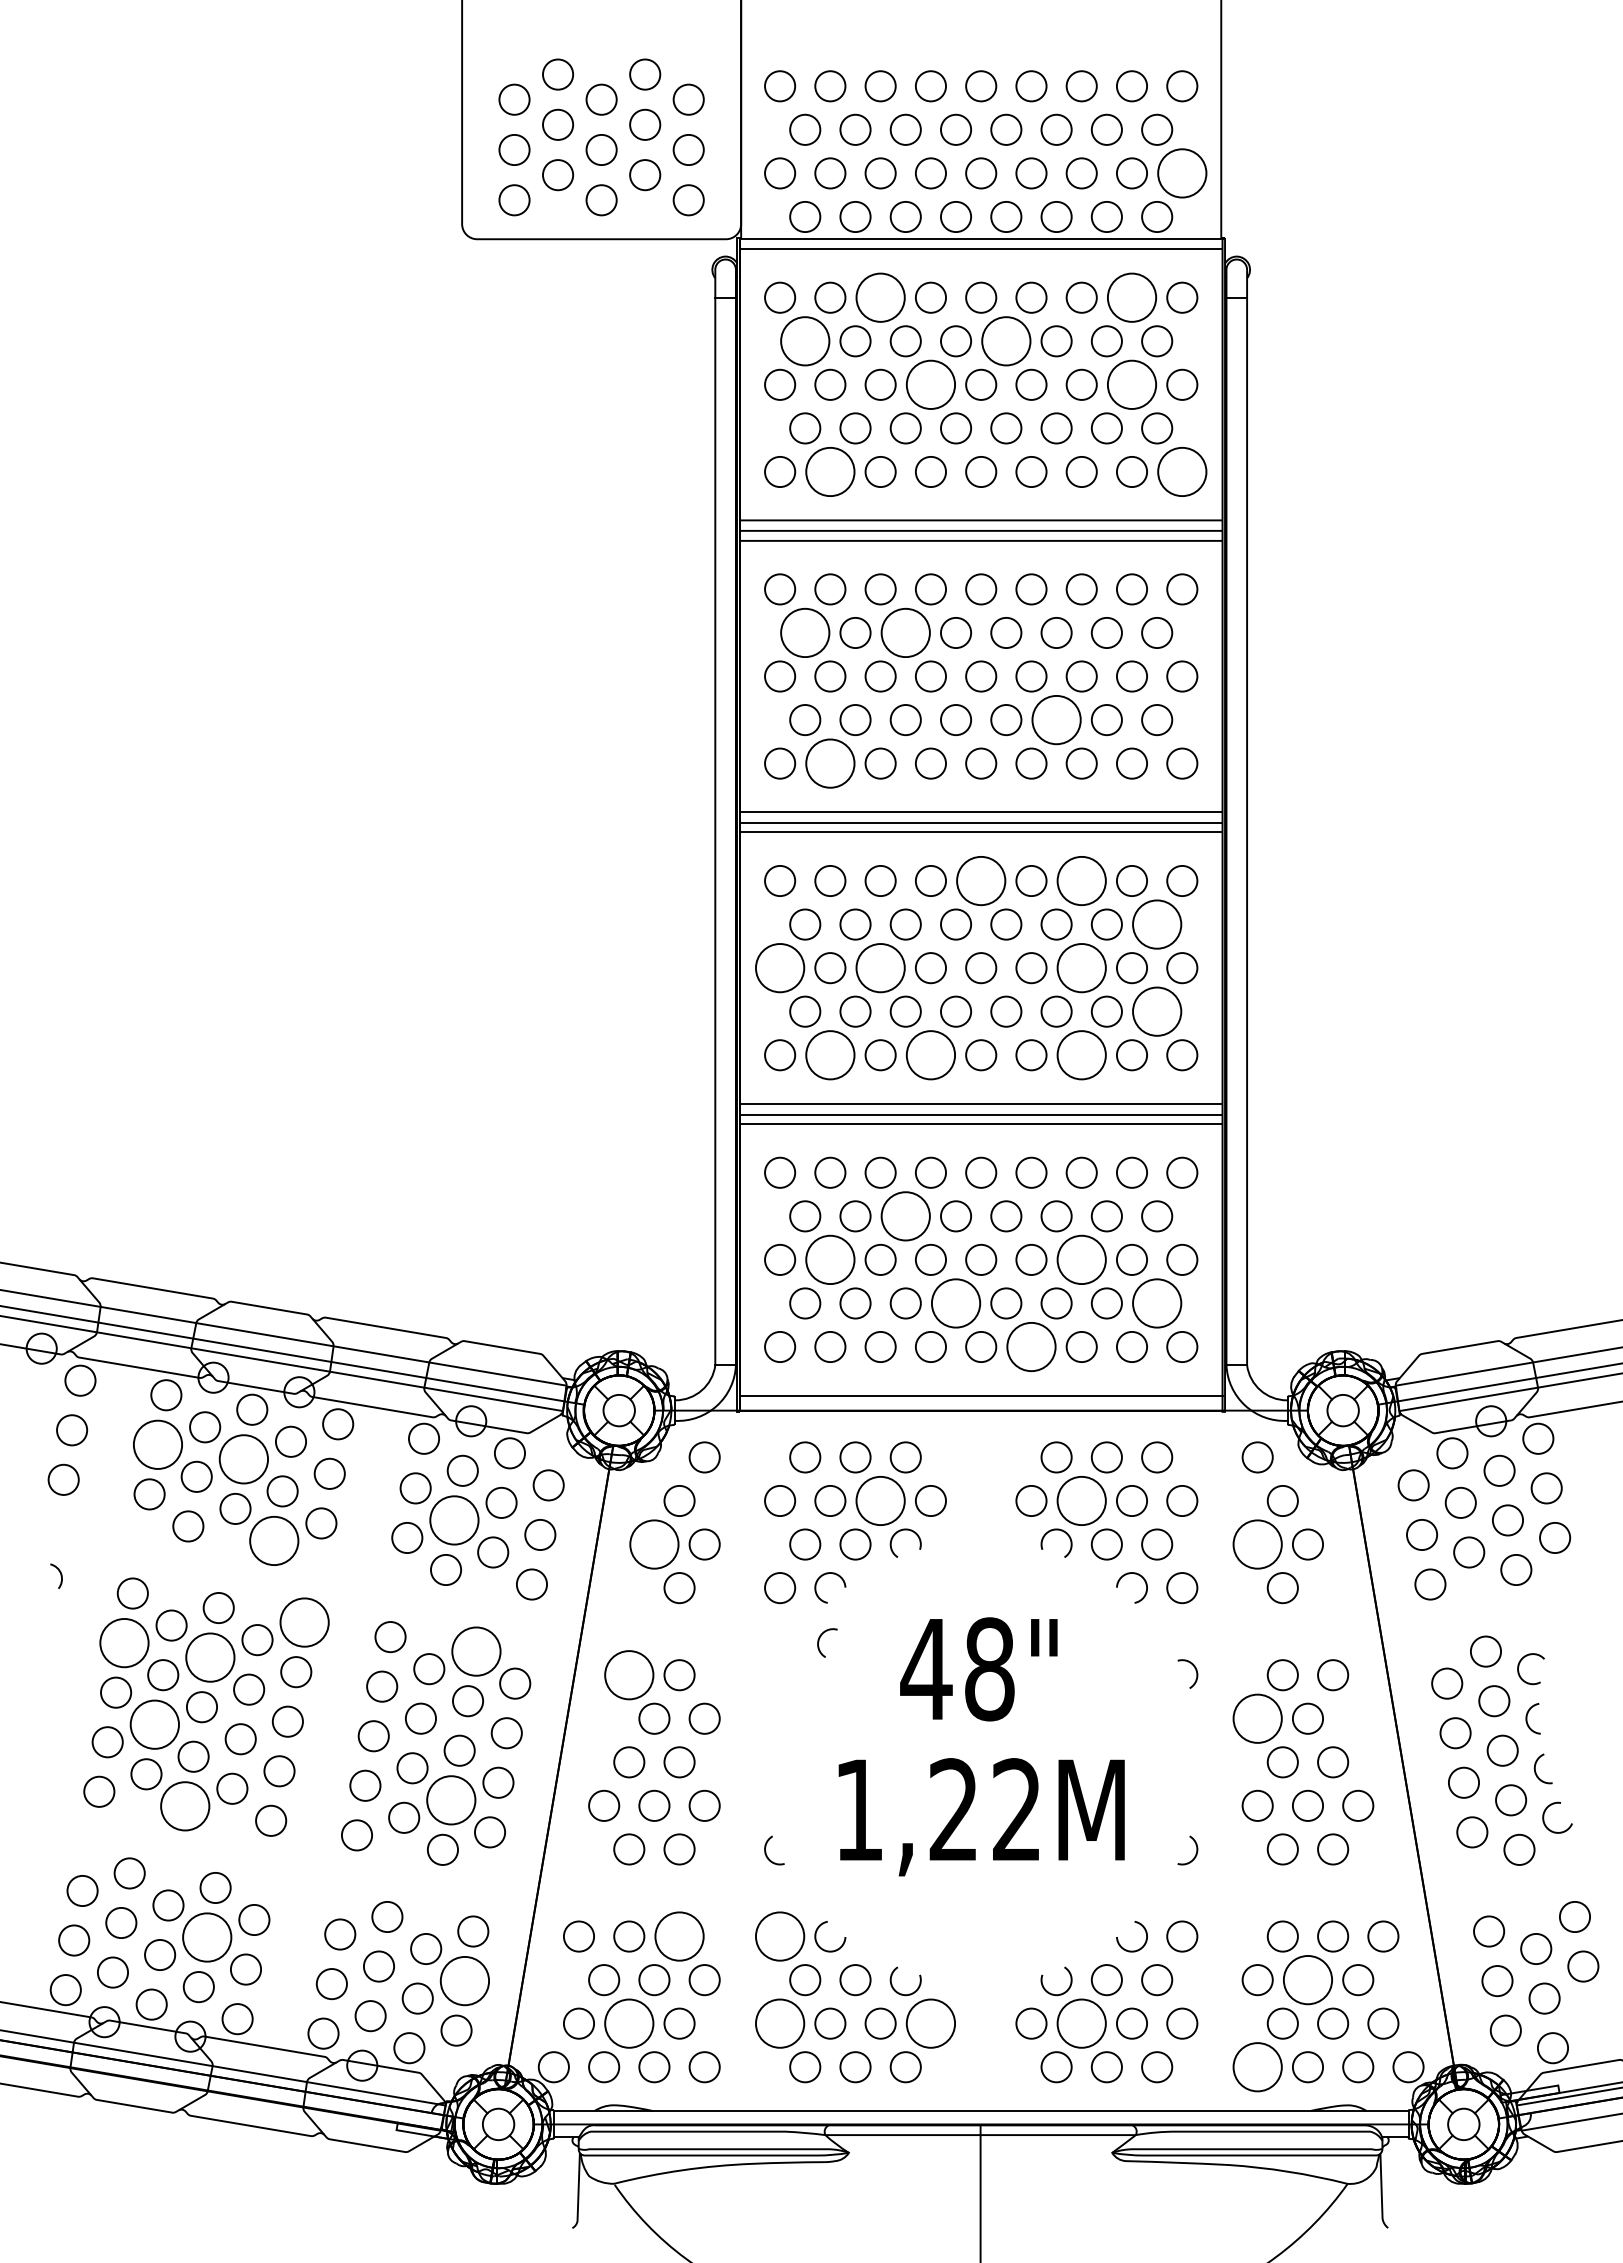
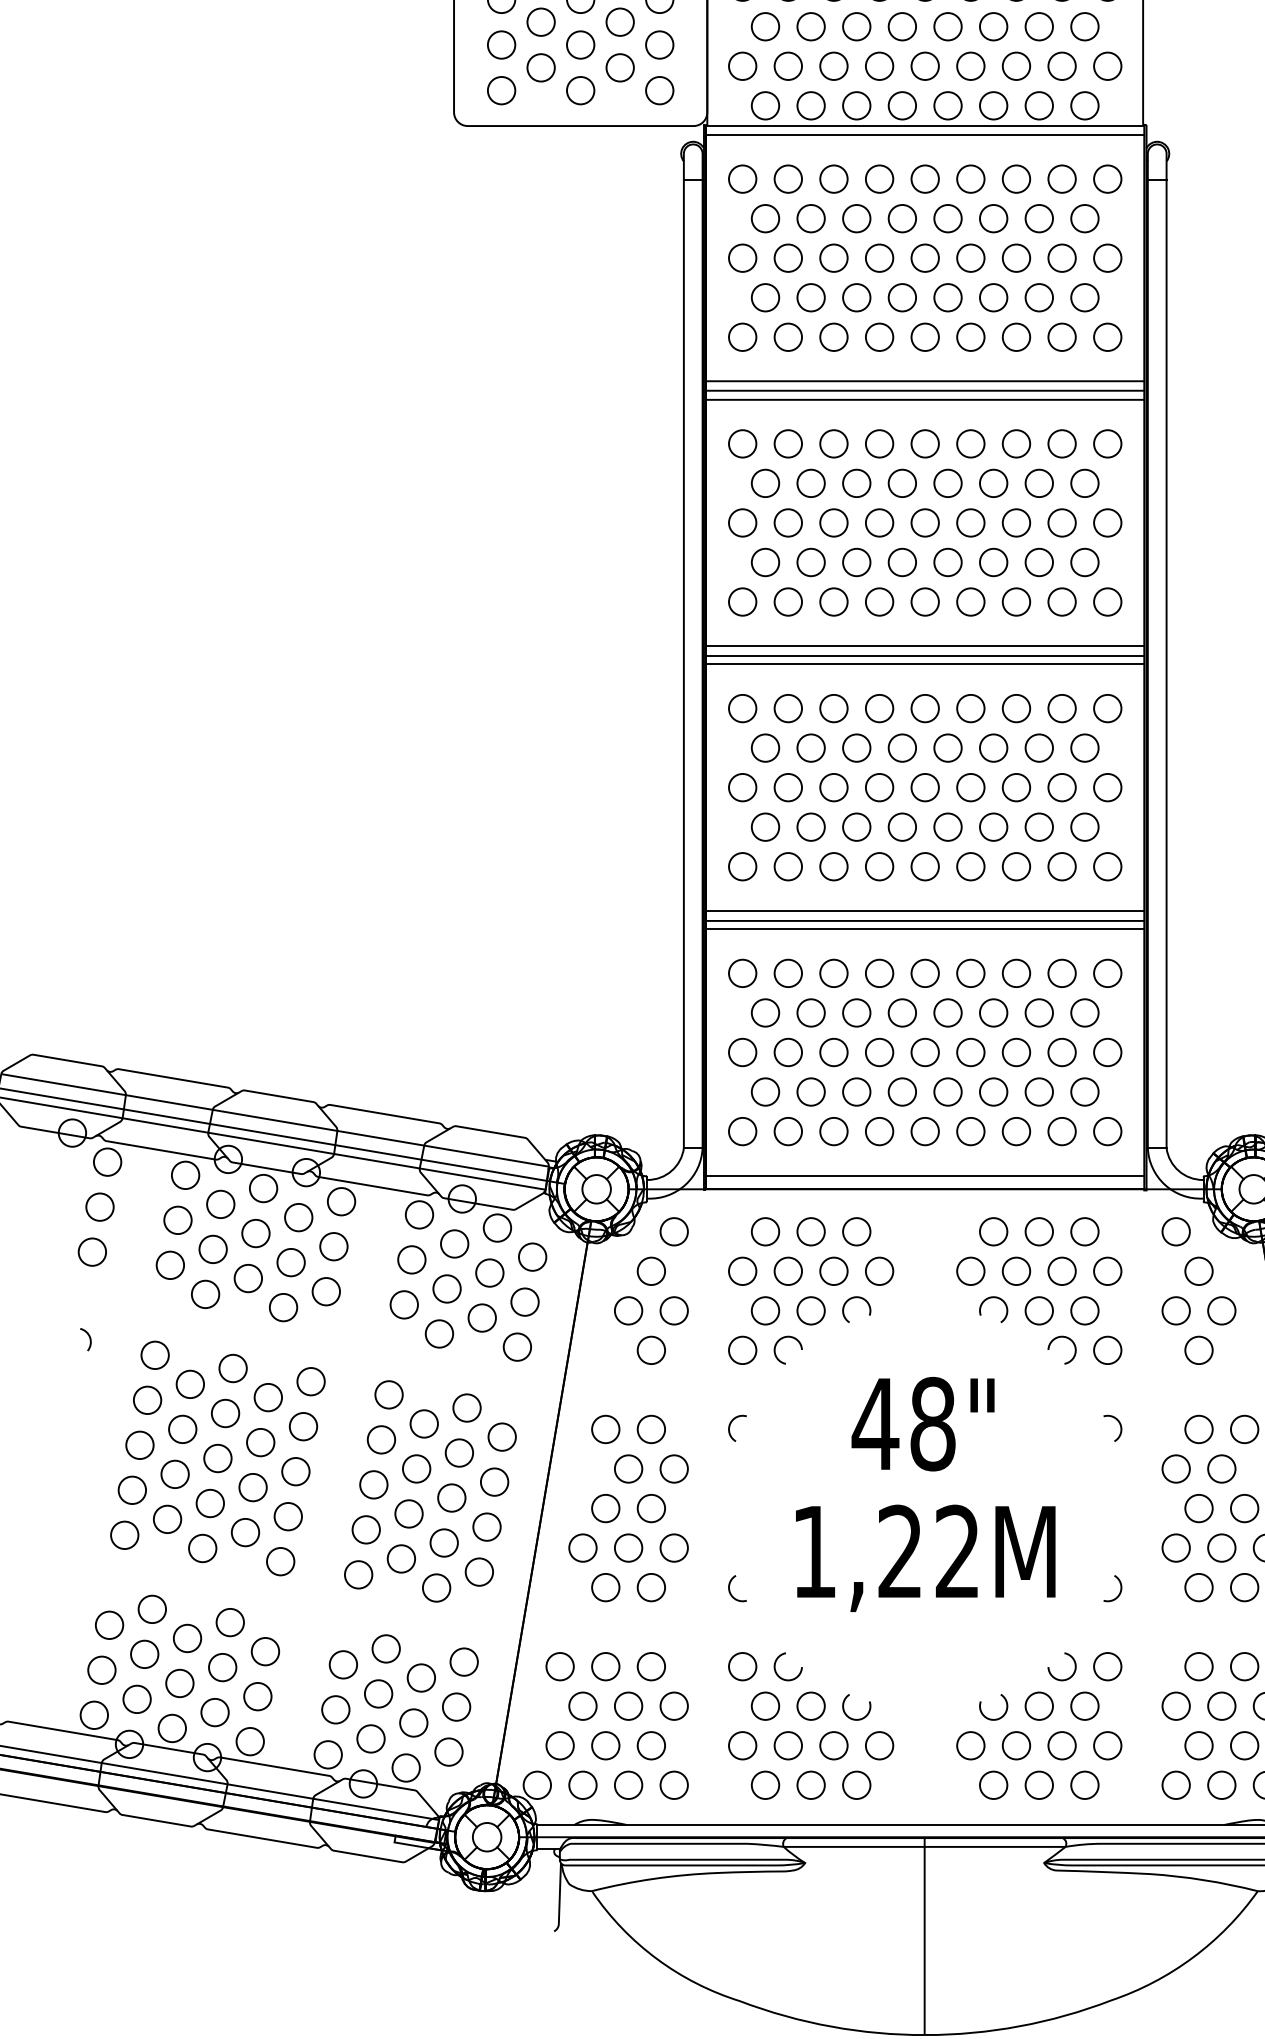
circle: (1182, 173) -> (1107, 66), size x0.62
circle: (880, 297) -> (833, 178), size x0.62
circle: (1131, 297) -> (1061, 178), size x0.62
circle: (805, 341) -> (765, 218), size x0.62
circle: (1006, 341) -> (948, 218), size x0.62
circle: (930, 384) -> (879, 257), size x0.62
circle: (1131, 384) -> (1061, 257), size x0.62
circle: (830, 471) -> (788, 336), size x0.62
circle: (1182, 471) -> (1107, 336), size x0.62
circle: (805, 632) -> (765, 483), size x0.62
circle: (905, 632) -> (856, 483), size x0.62
circle: (1056, 720) -> (993, 562), size x0.62
circle: (830, 763) -> (788, 601), size x0.62
circle: (981, 880) -> (925, 708), size x0.62
circle: (1081, 880) -> (1016, 708), size x0.62
circle: (1157, 924) -> (1085, 748), size x0.62
circle: (780, 968) -> (743, 787), size x0.62
circle: (880, 968) -> (833, 787), size x0.62
circle: (1081, 968) -> (1016, 787), size x0.62
circle: (1157, 1011) -> (1085, 827), size x0.62
circle: (830, 1055) -> (788, 866), size x0.62
circle: (930, 1055) -> (879, 866), size x0.62
circle: (1081, 1055) -> (1016, 866), size x0.62
circle: (905, 1216) -> (856, 1013), size x0.62
circle: (830, 1259) -> (788, 1052), size x0.62
circle: (1081, 1259) -> (1016, 1052), size x0.62
circle: (955, 1303) -> (901, 1092), size x0.62
circle: (1157, 1303) -> (1085, 1092), size x0.62
circle: (1031, 1346) -> (970, 1131), size x0.62
circle: (157, 1444) -> (177, 1220), size x0.62
circle: (243, 1459) -> (255, 1233), size x0.62
circle: (880, 1500) -> (833, 1270), size x0.62
circle: (1081, 1500) -> (1016, 1270), size x0.62
circle: (454, 1520) -> (447, 1289), size x0.62
circle: (274, 1540) -> (283, 1307), size x0.62
circle: (654, 1544) -> (628, 1310), size x0.62
circle: (1257, 1544) -> (1176, 1310), size x0.62
circle: (304, 1622) -> (310, 1381), size x0.62
arc: (820, 1638) -> (731, 1424), moved
circle: (124, 1643) -> (147, 1400), size x0.62
circle: (476, 1651) -> (467, 1407), size x0.62
circle: (210, 1657) -> (225, 1413), size x0.62
circle: (629, 1675) -> (605, 1429), size x0.62
circle: (1257, 1718) -> (1176, 1468), size x0.62
circle: (154, 1724) -> (174, 1474), size x0.62
circle: (451, 1800) -> (444, 1543), size x0.62
circle: (185, 1806) -> (202, 1548), size x0.62
circle: (679, 1936) -> (651, 1666), size x0.62
circle: (780, 1936) -> (743, 1666), size x0.62
circle: (207, 1937) -> (222, 1667), size x0.62
circle: (1307, 1980) -> (1221, 1706), size x0.62
circle: (464, 1981) -> (456, 1707), size x0.62
circle: (629, 2023) -> (605, 1745), size x0.62
circle: (780, 2023) -> (743, 1745), size x0.62
circle: (930, 2023) -> (879, 1745), size x0.62
circle: (1081, 2023) -> (1016, 1745), size x0.62
circle: (1257, 2067) -> (1176, 1785), size x0.62

